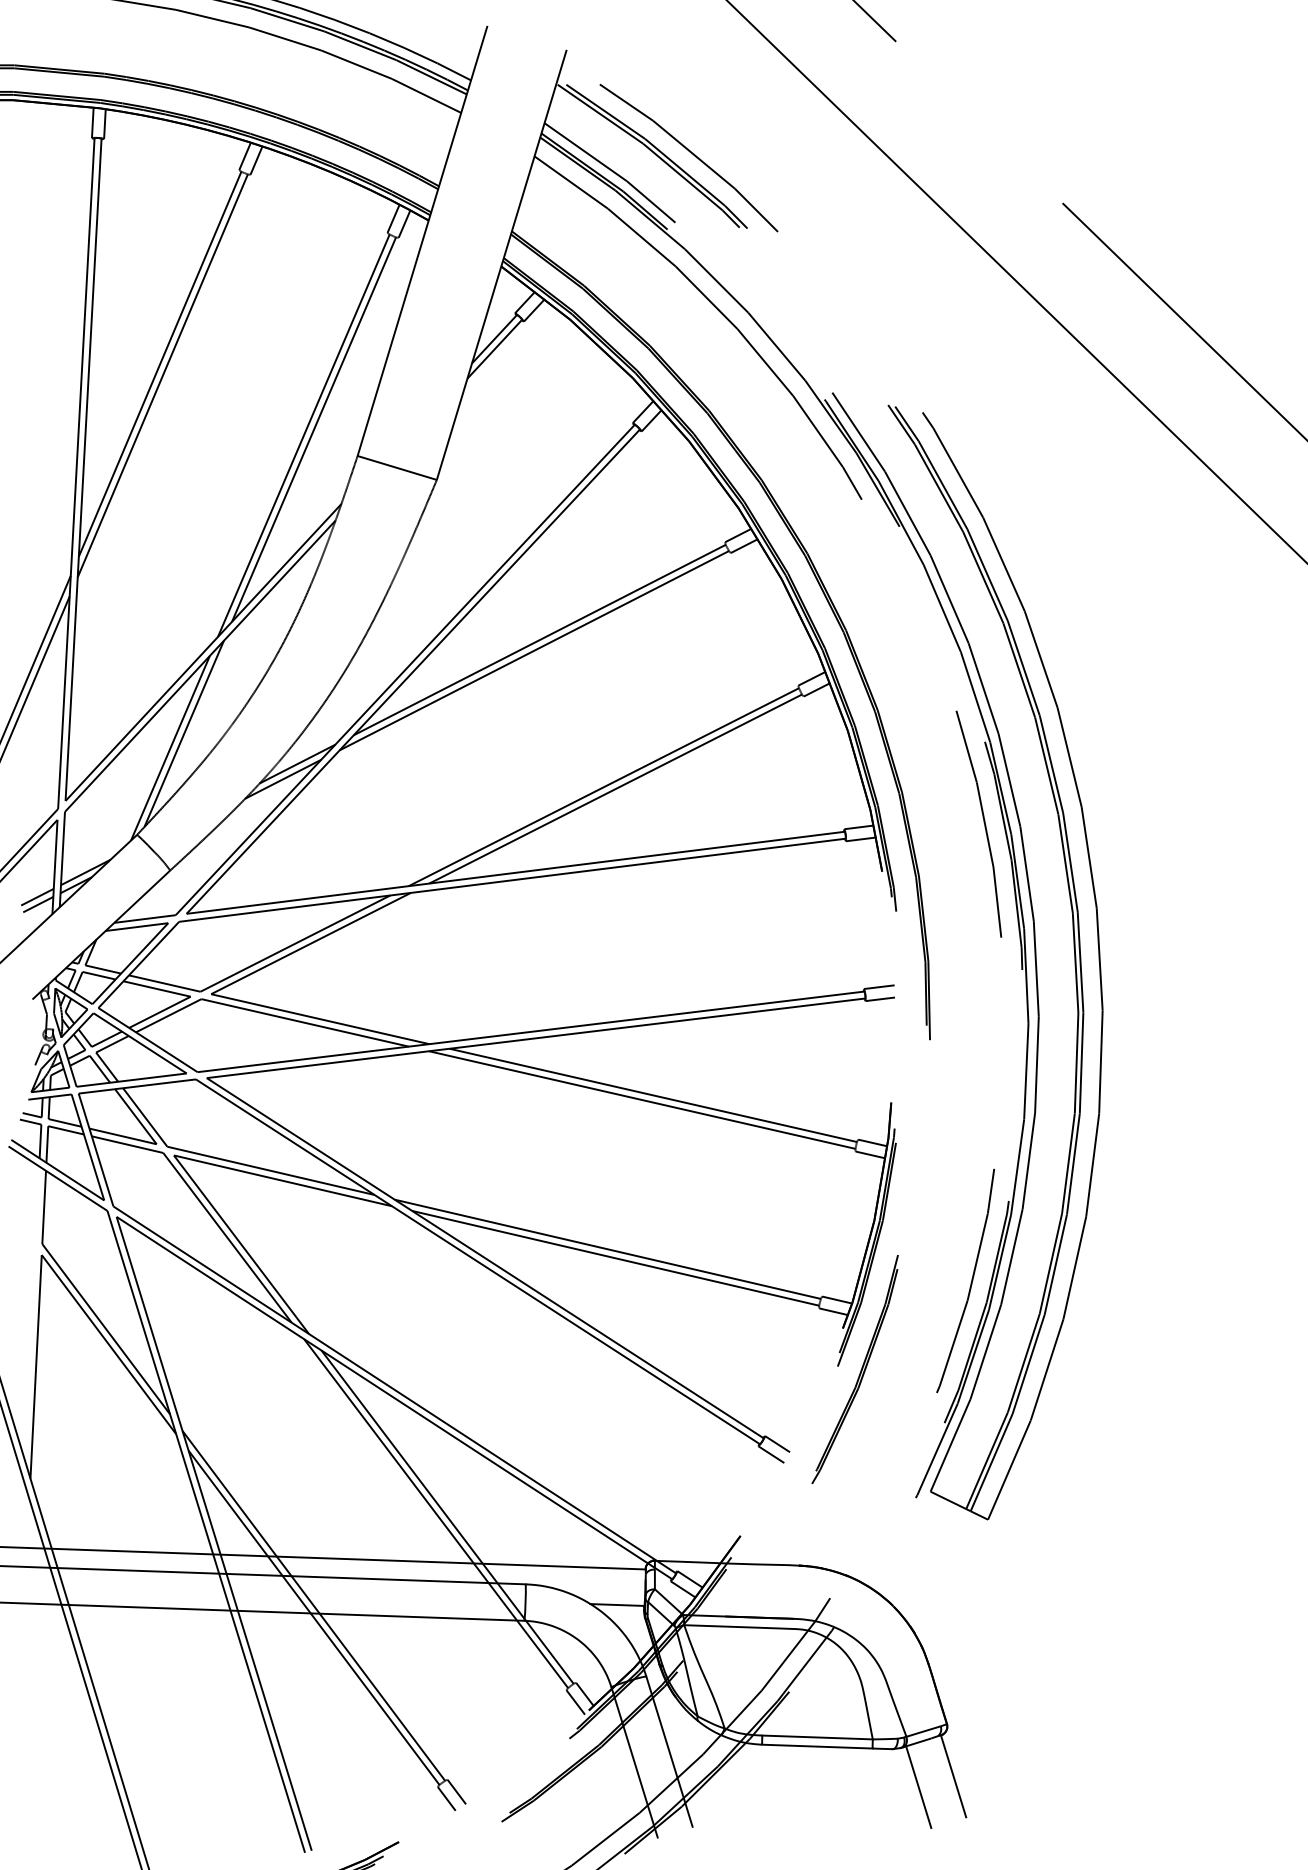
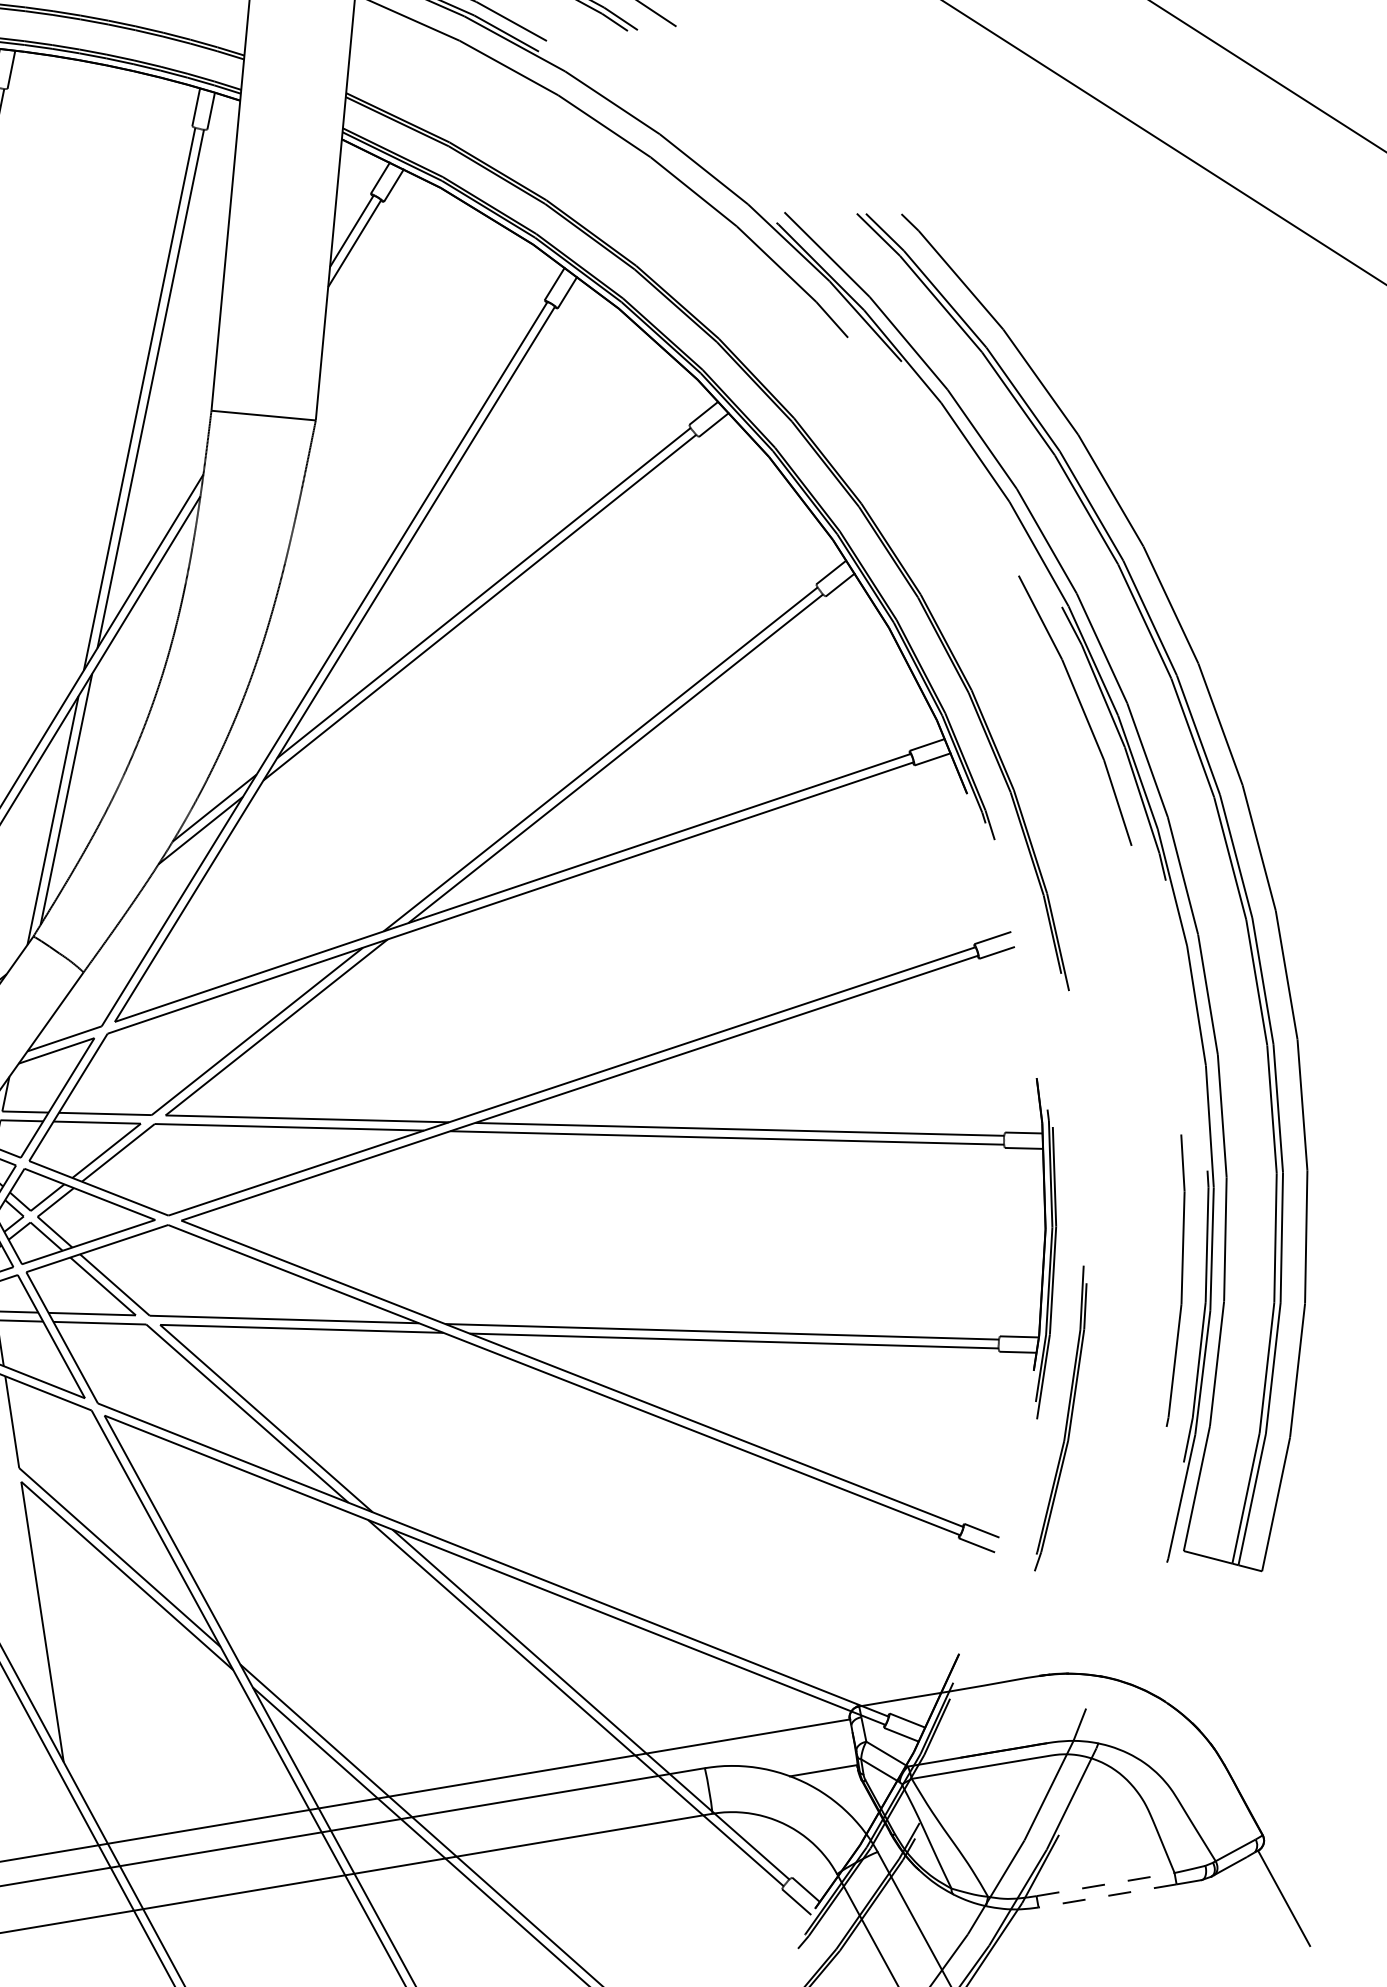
line: (818, 1737) -> (1106, 1884), solid -> dashed
line: (816, 1746) -> (1106, 1896), solid -> dashed
line: (918, 1787) -> (1243, 1921), removed

